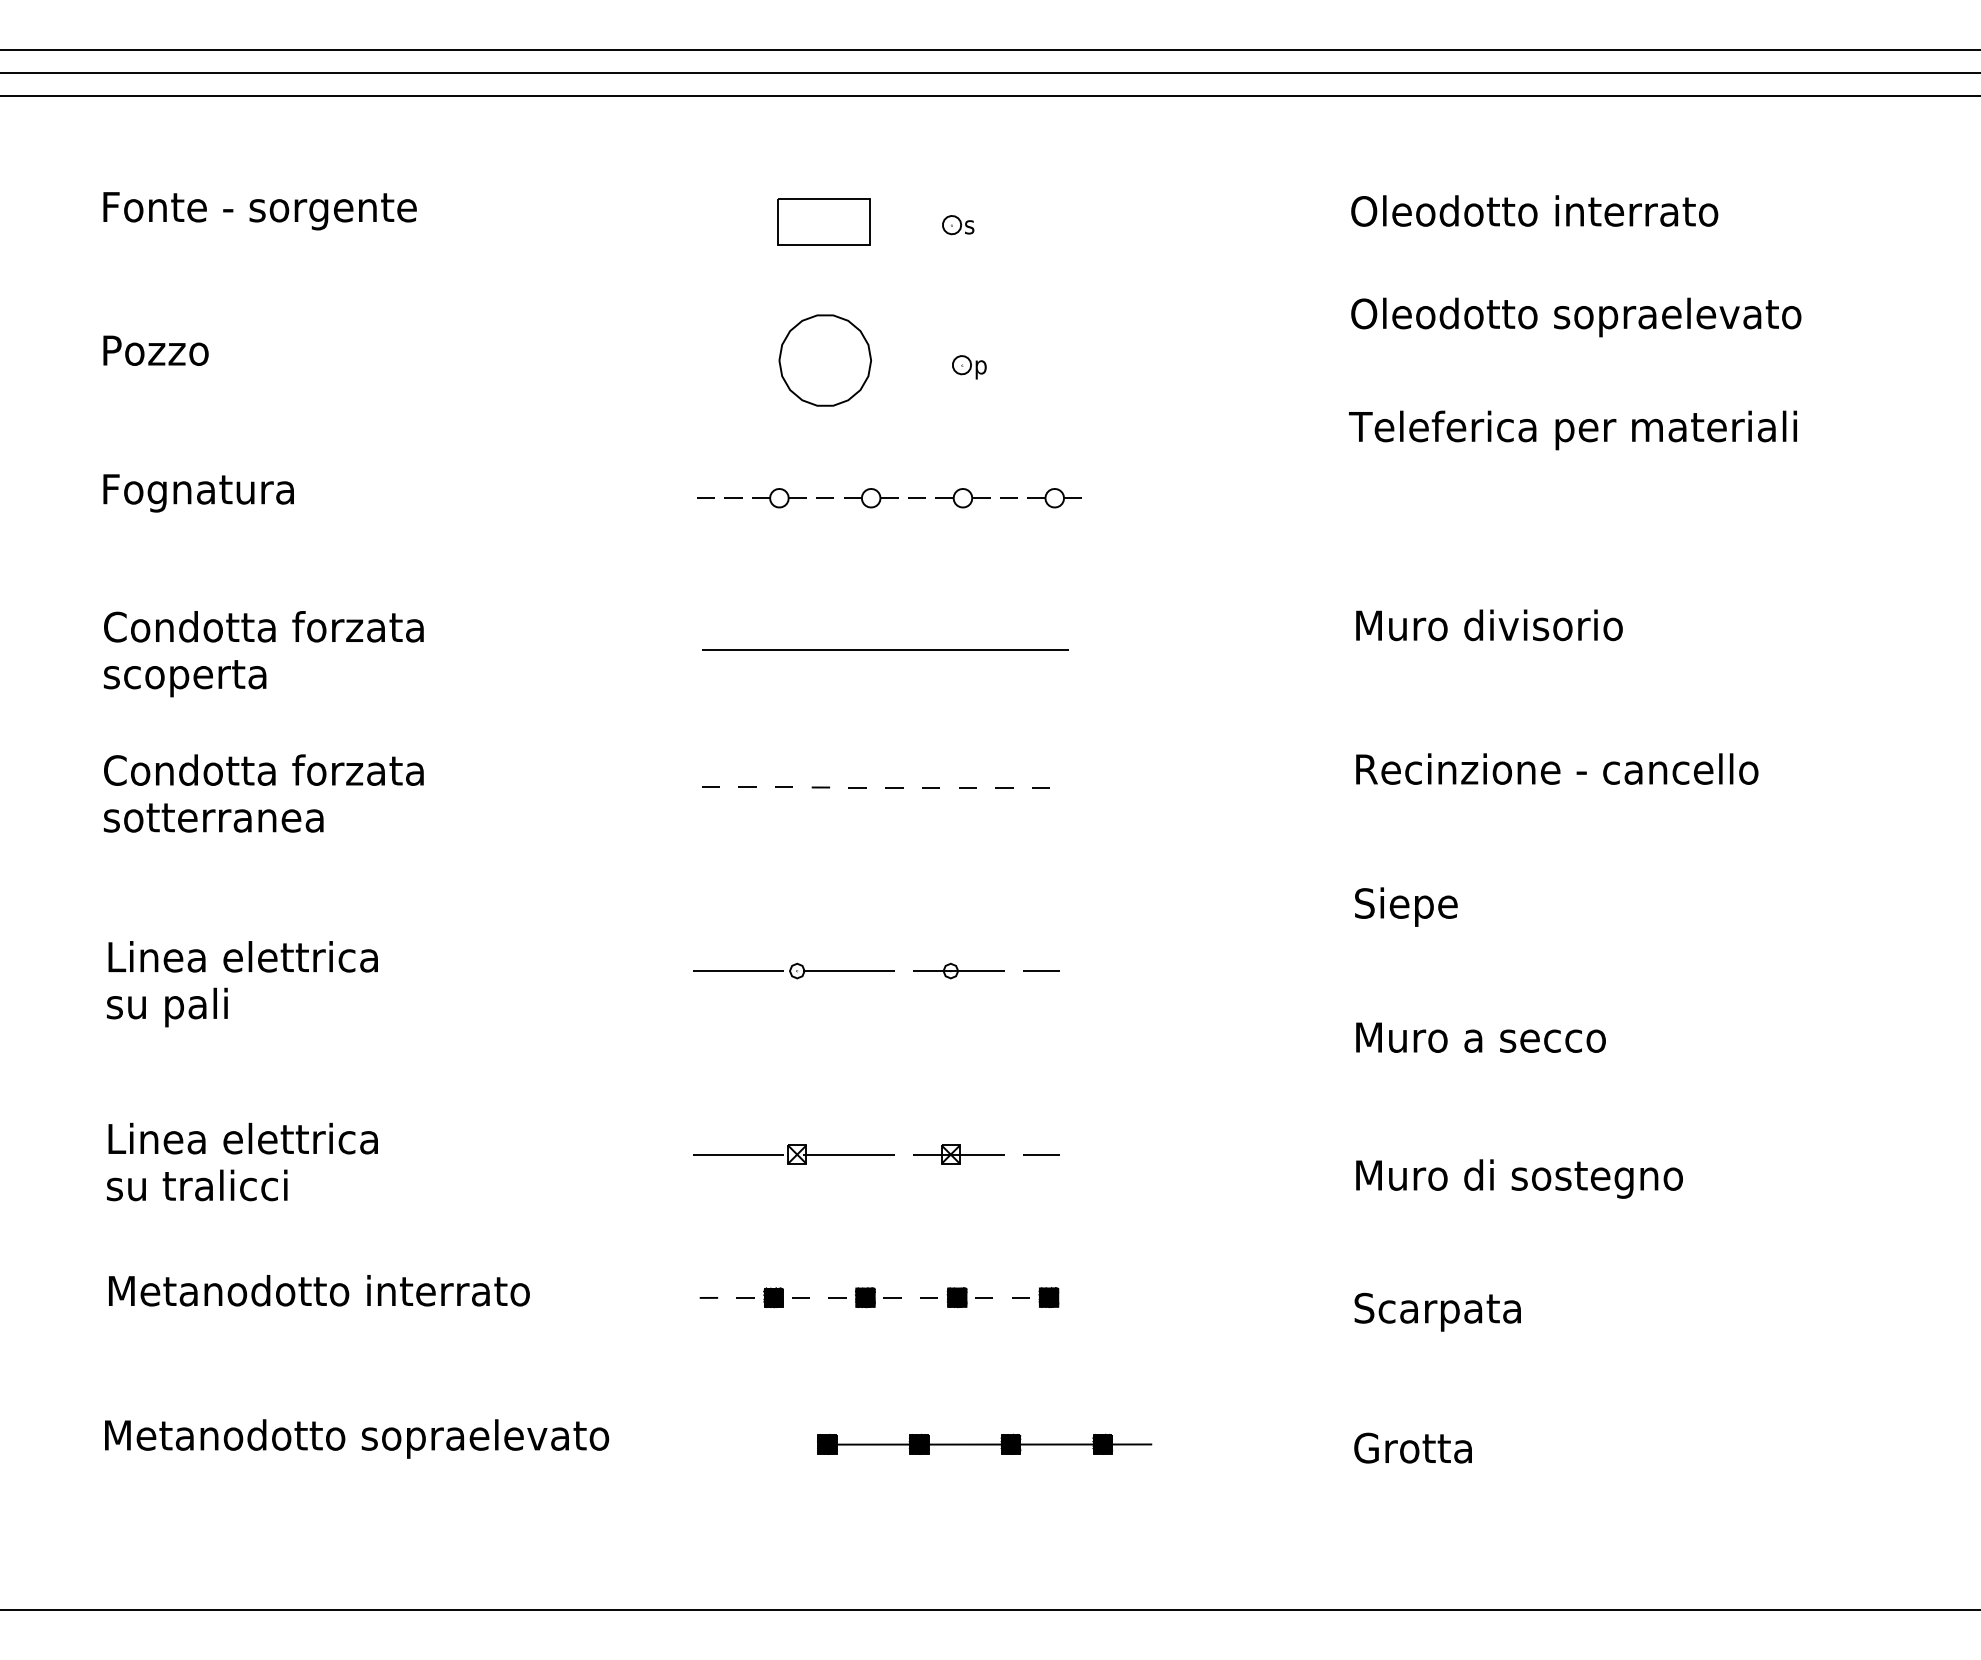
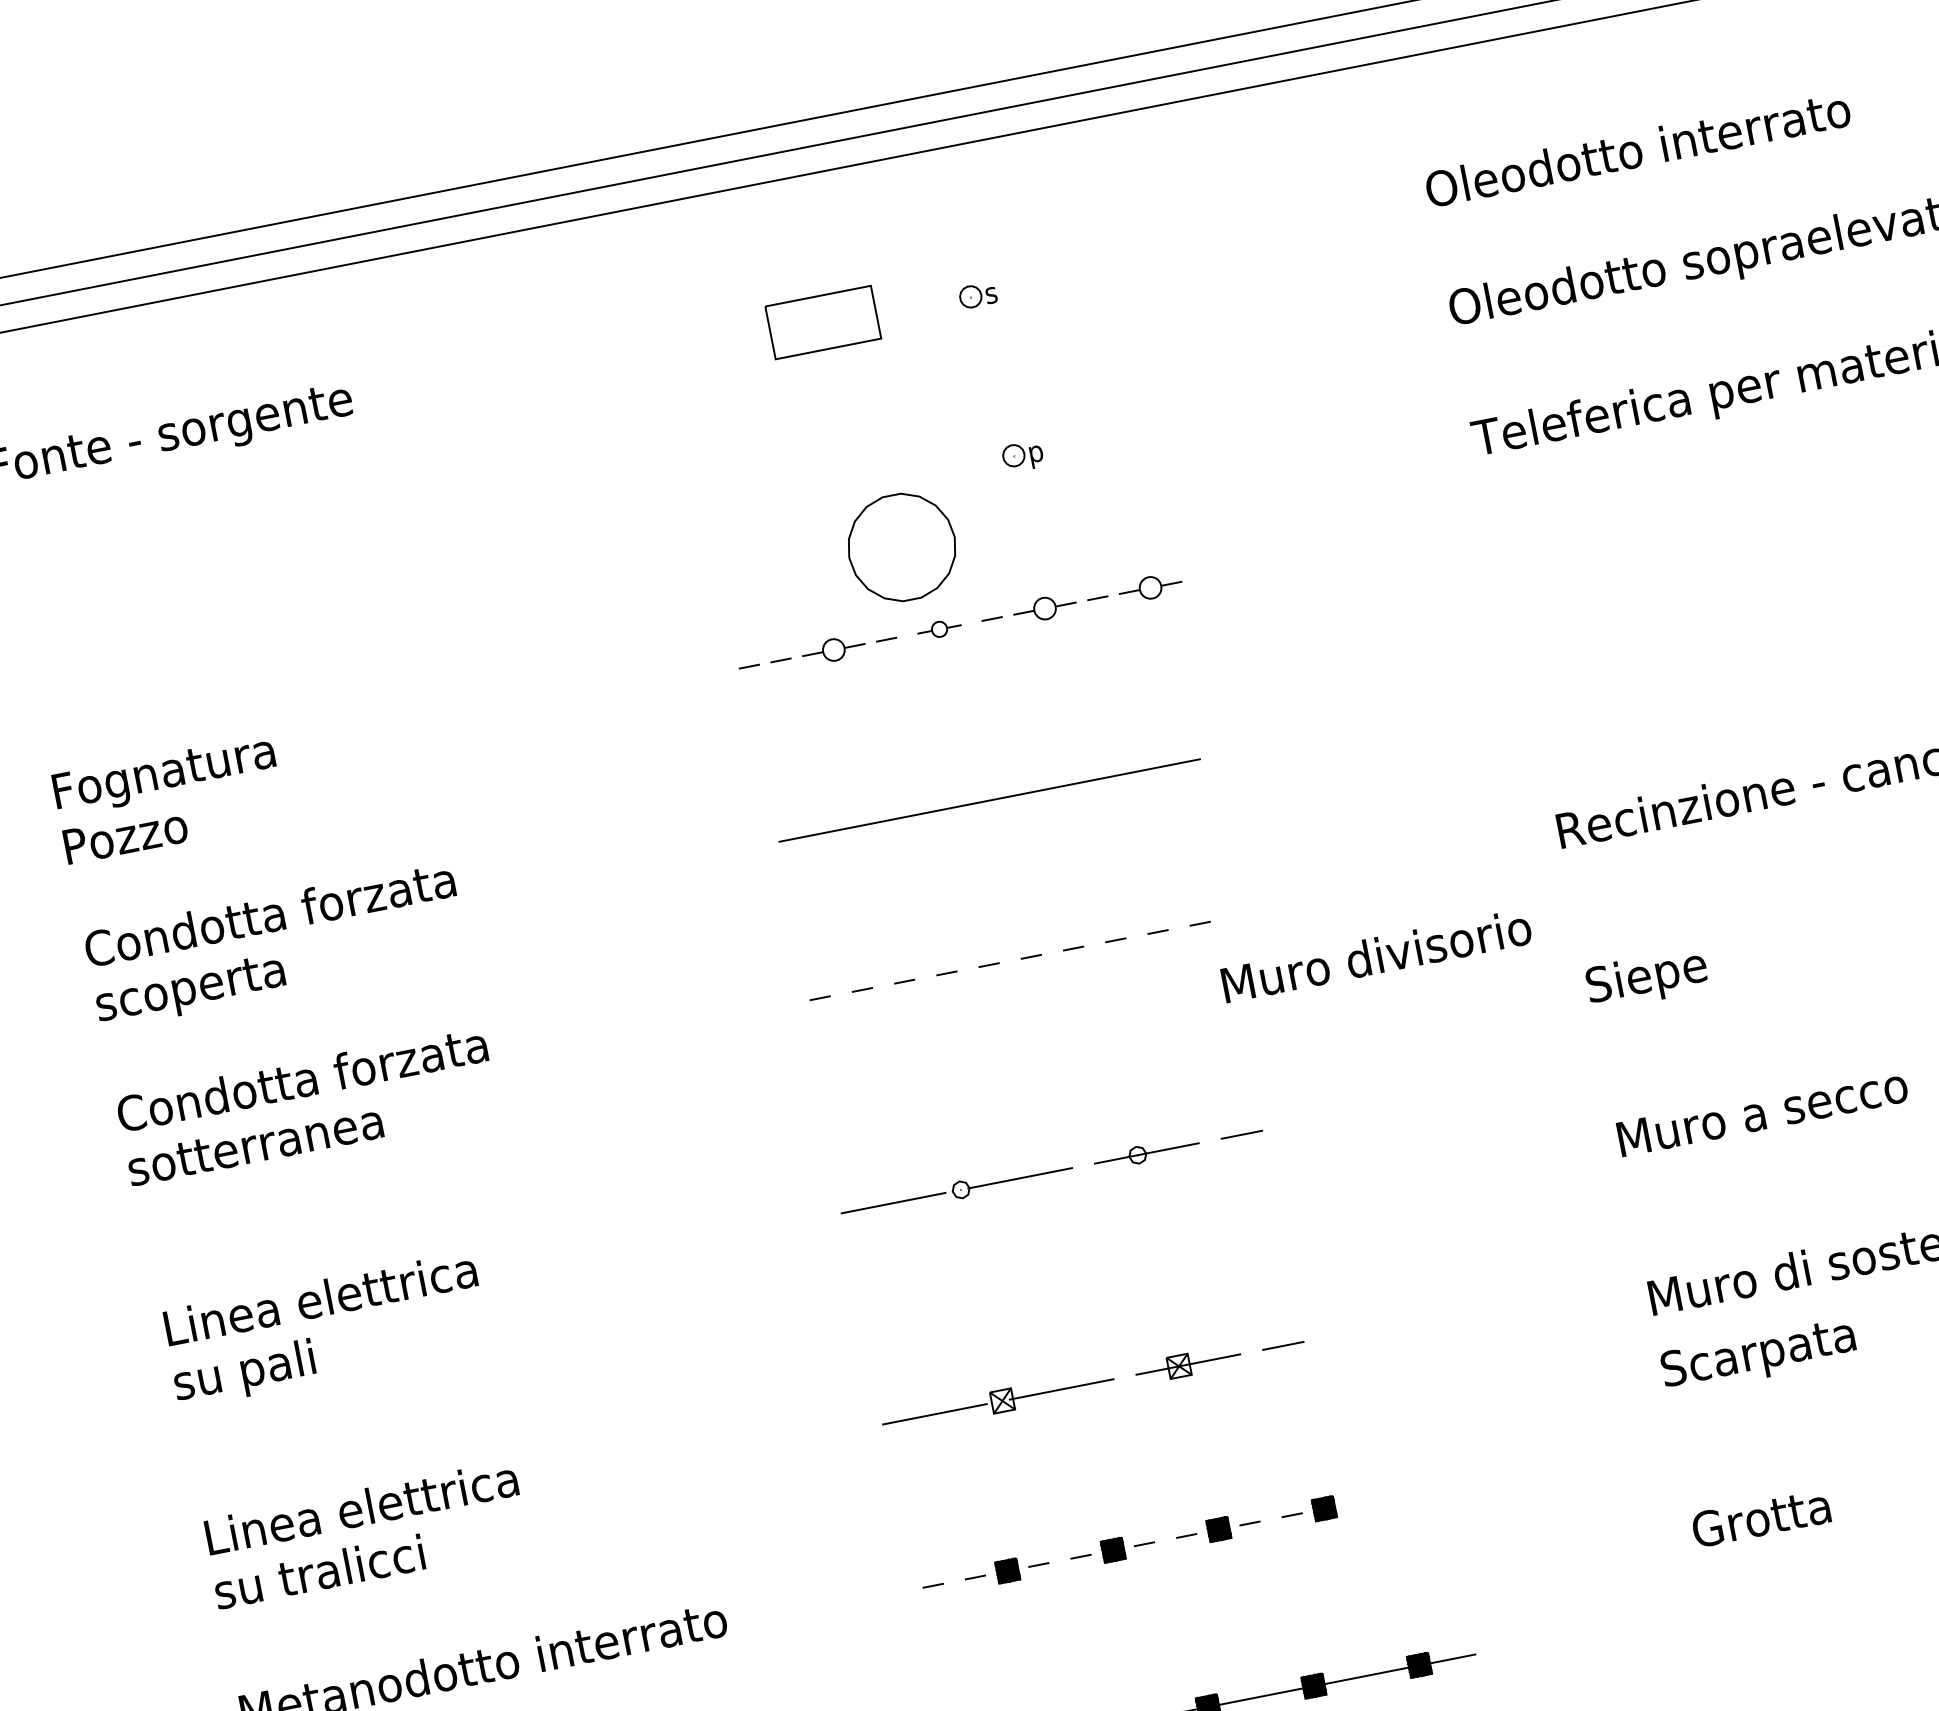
text: (155, 350) -> (125, 836), moved
part: (824, 360) -> (901, 547), moved
part: (871, 498) -> (939, 629), size x0.7
text: (1489, 625) -> (1376, 955), moved
text: (1437, 1311) -> (1758, 1355), moved
text: (1412, 1447) -> (1760, 1517), moved

